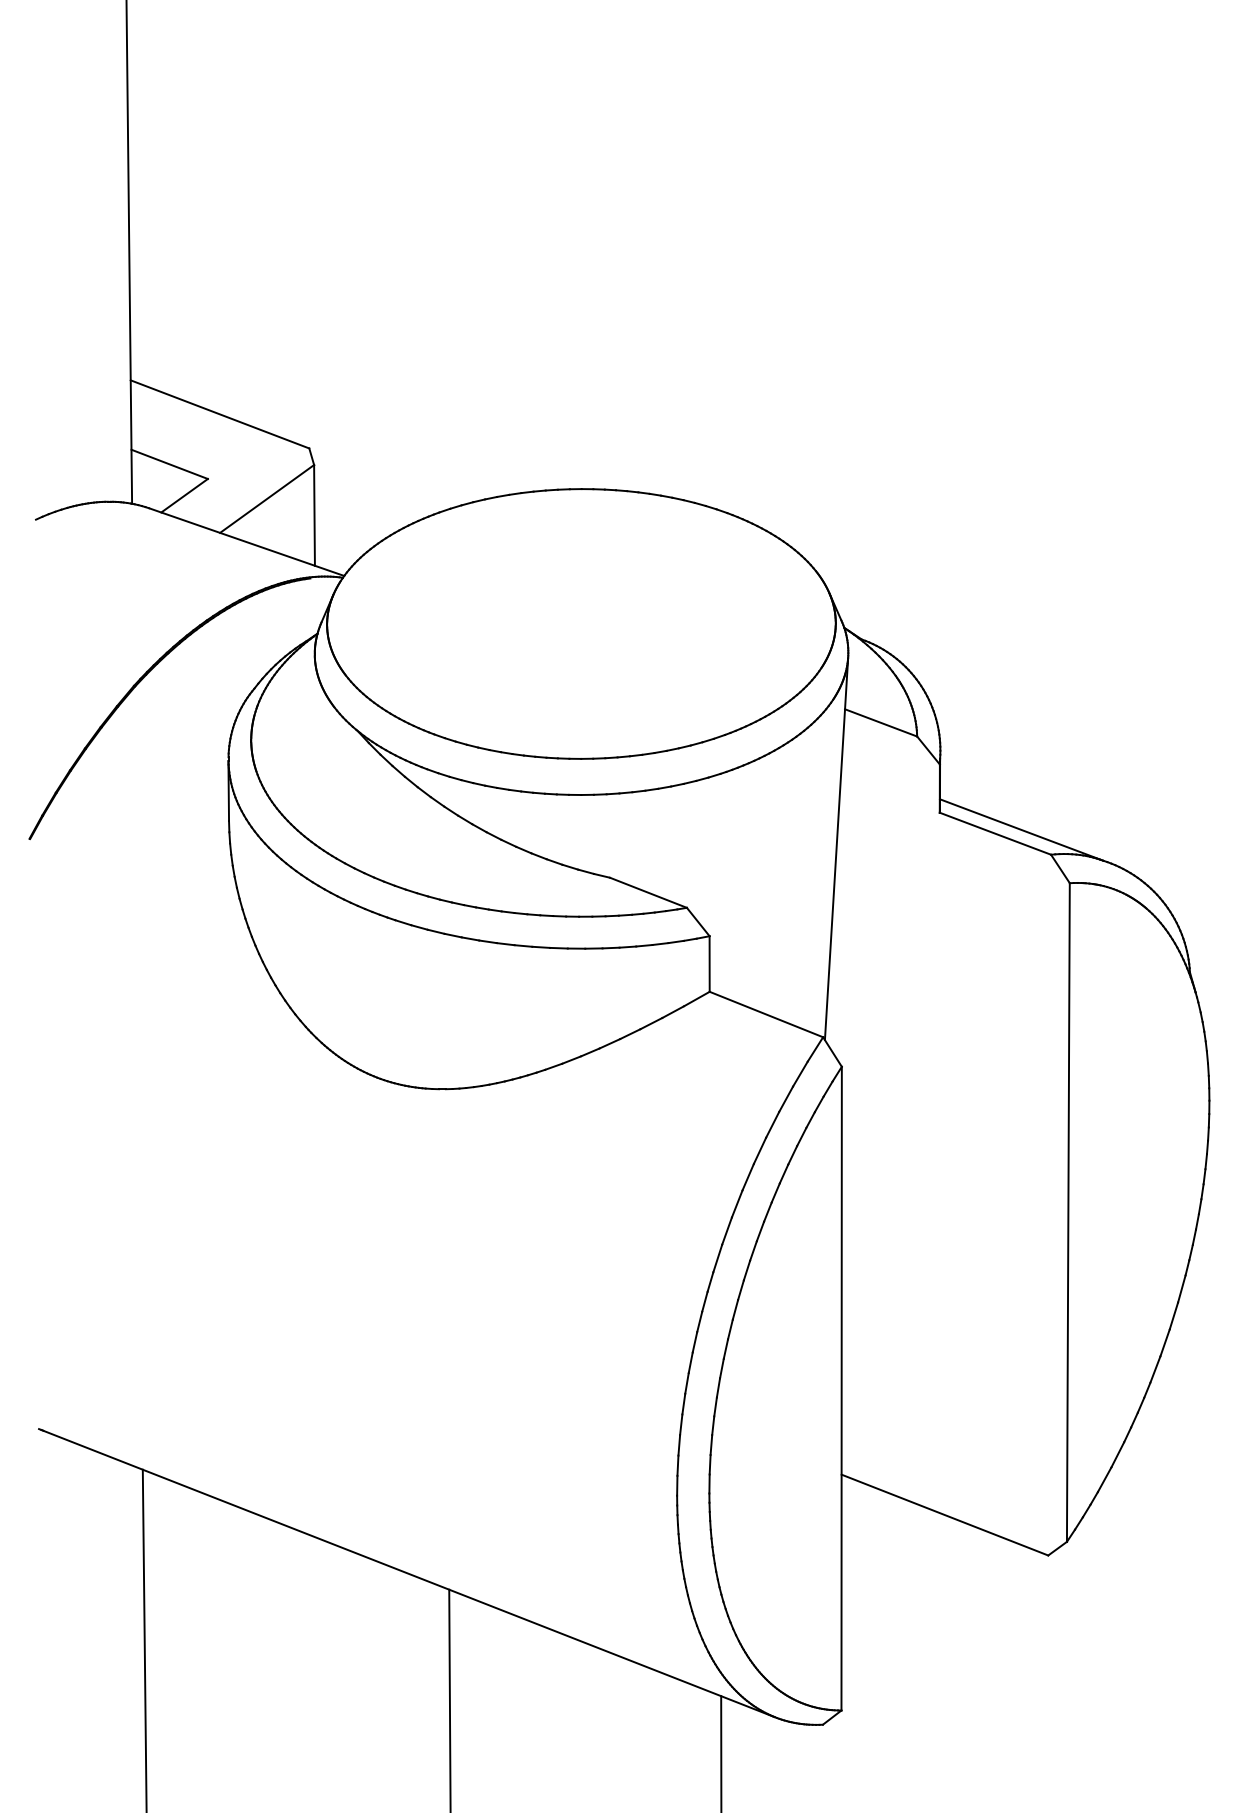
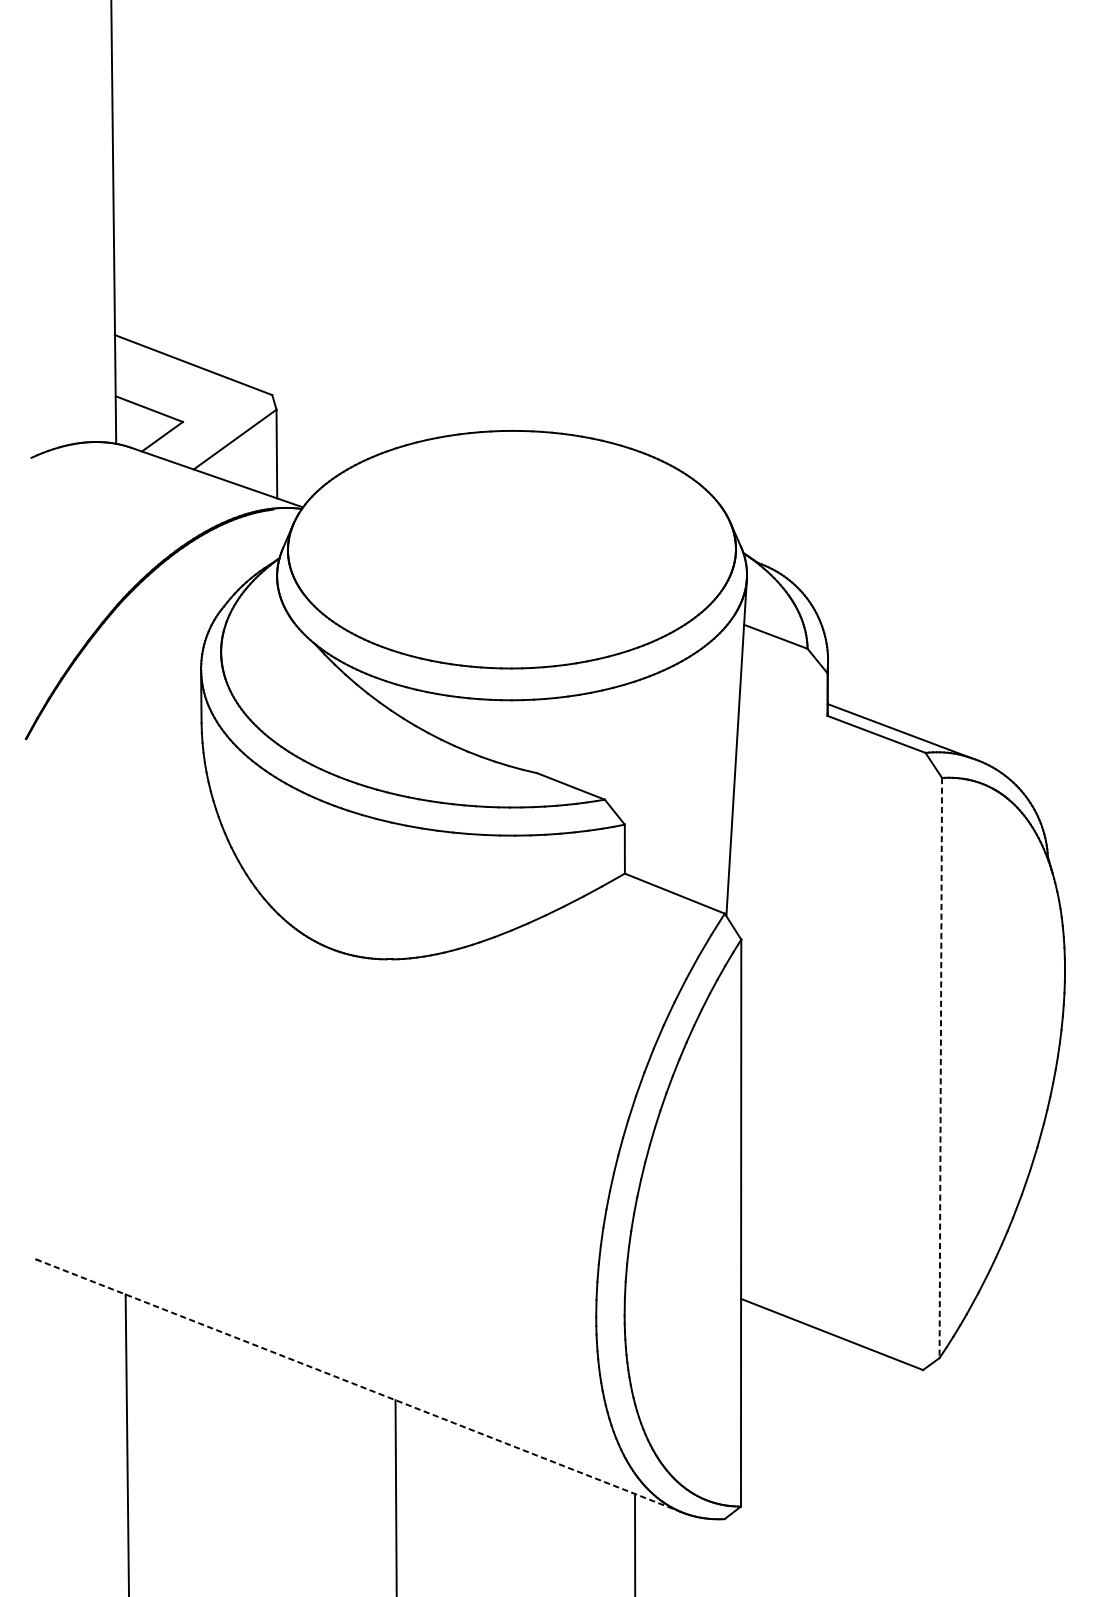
line: (1068, 1213) -> (940, 1068), solid -> dashed
line: (406, 1573) -> (357, 1385), solid -> dashed

